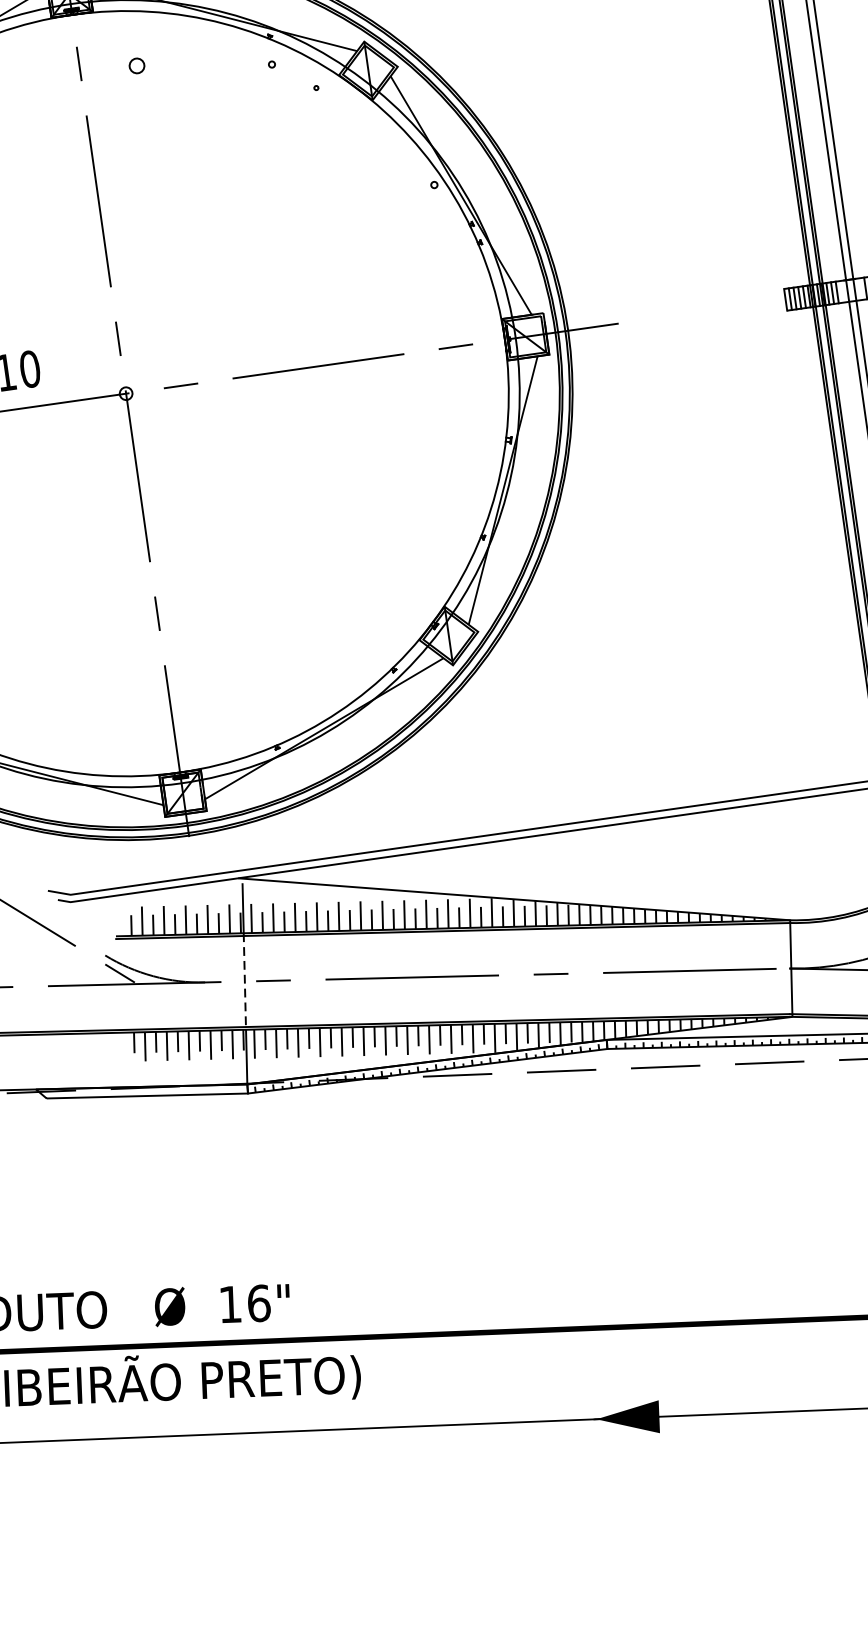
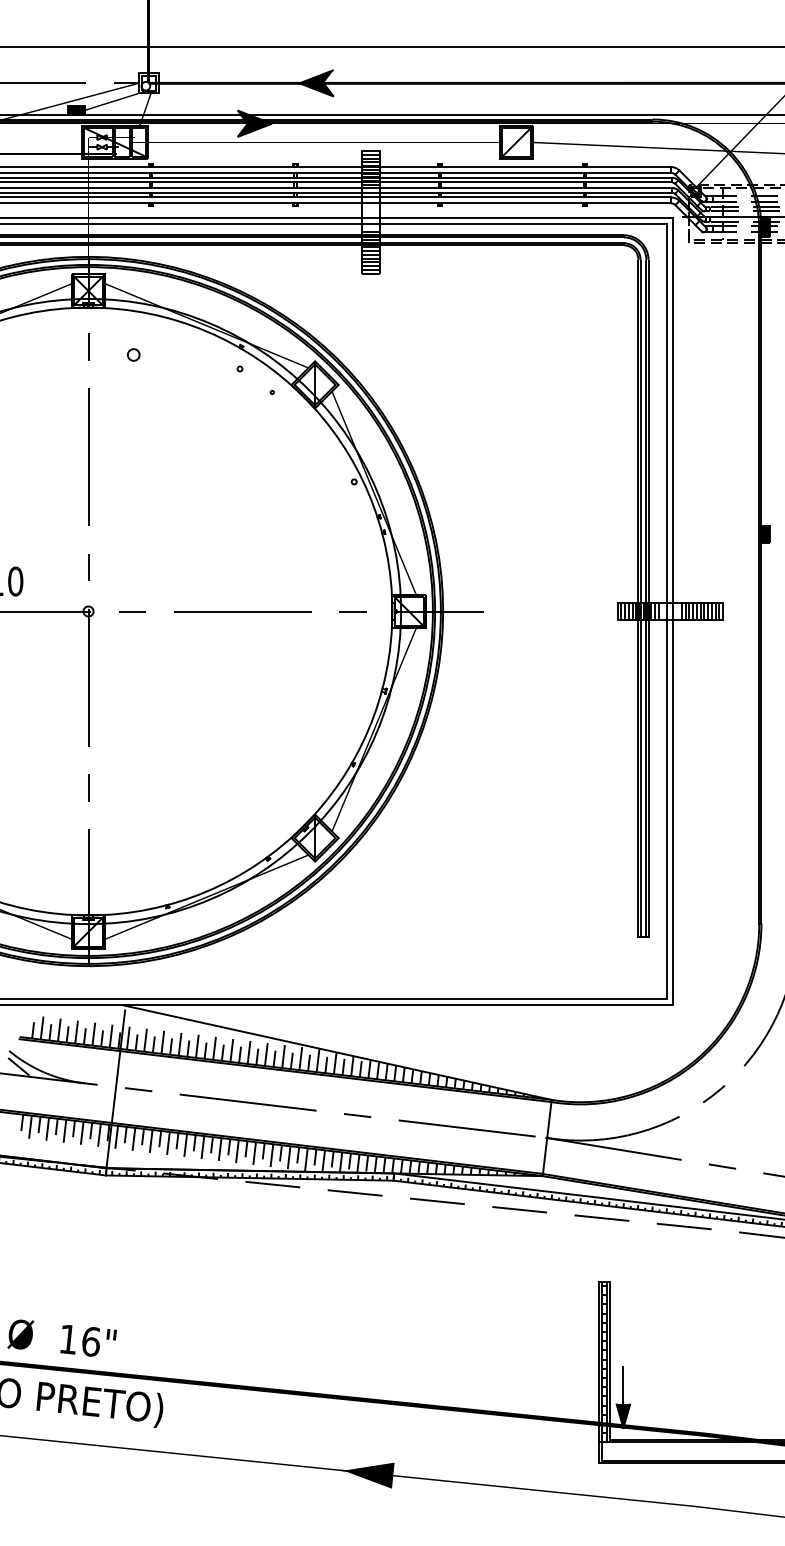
line: (245, 982) -> (116, 1087), dashed -> solid
hatch: (180, 1091) -> (53, 1166), added

